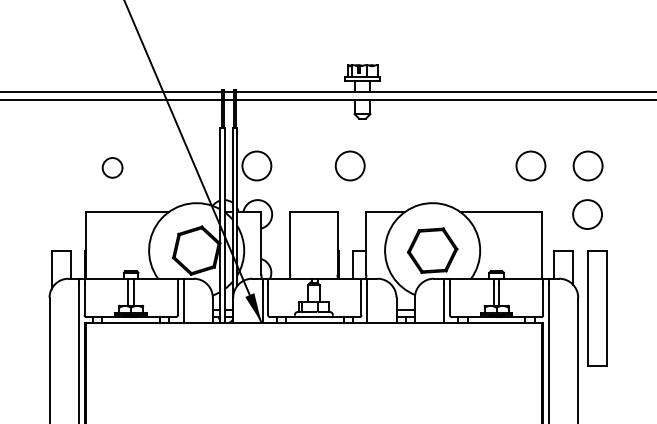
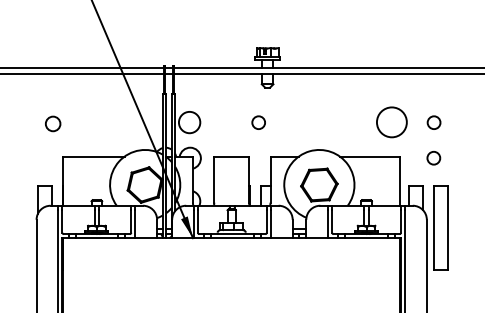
circle: (350, 165) -> (258, 122), size x0.6
circle: (530, 165) -> (391, 122), size x1.4
circle: (587, 165) -> (433, 122), size x0.6
circle: (113, 167) -> (53, 123), moved
circle: (587, 213) -> (433, 157), size x0.6

